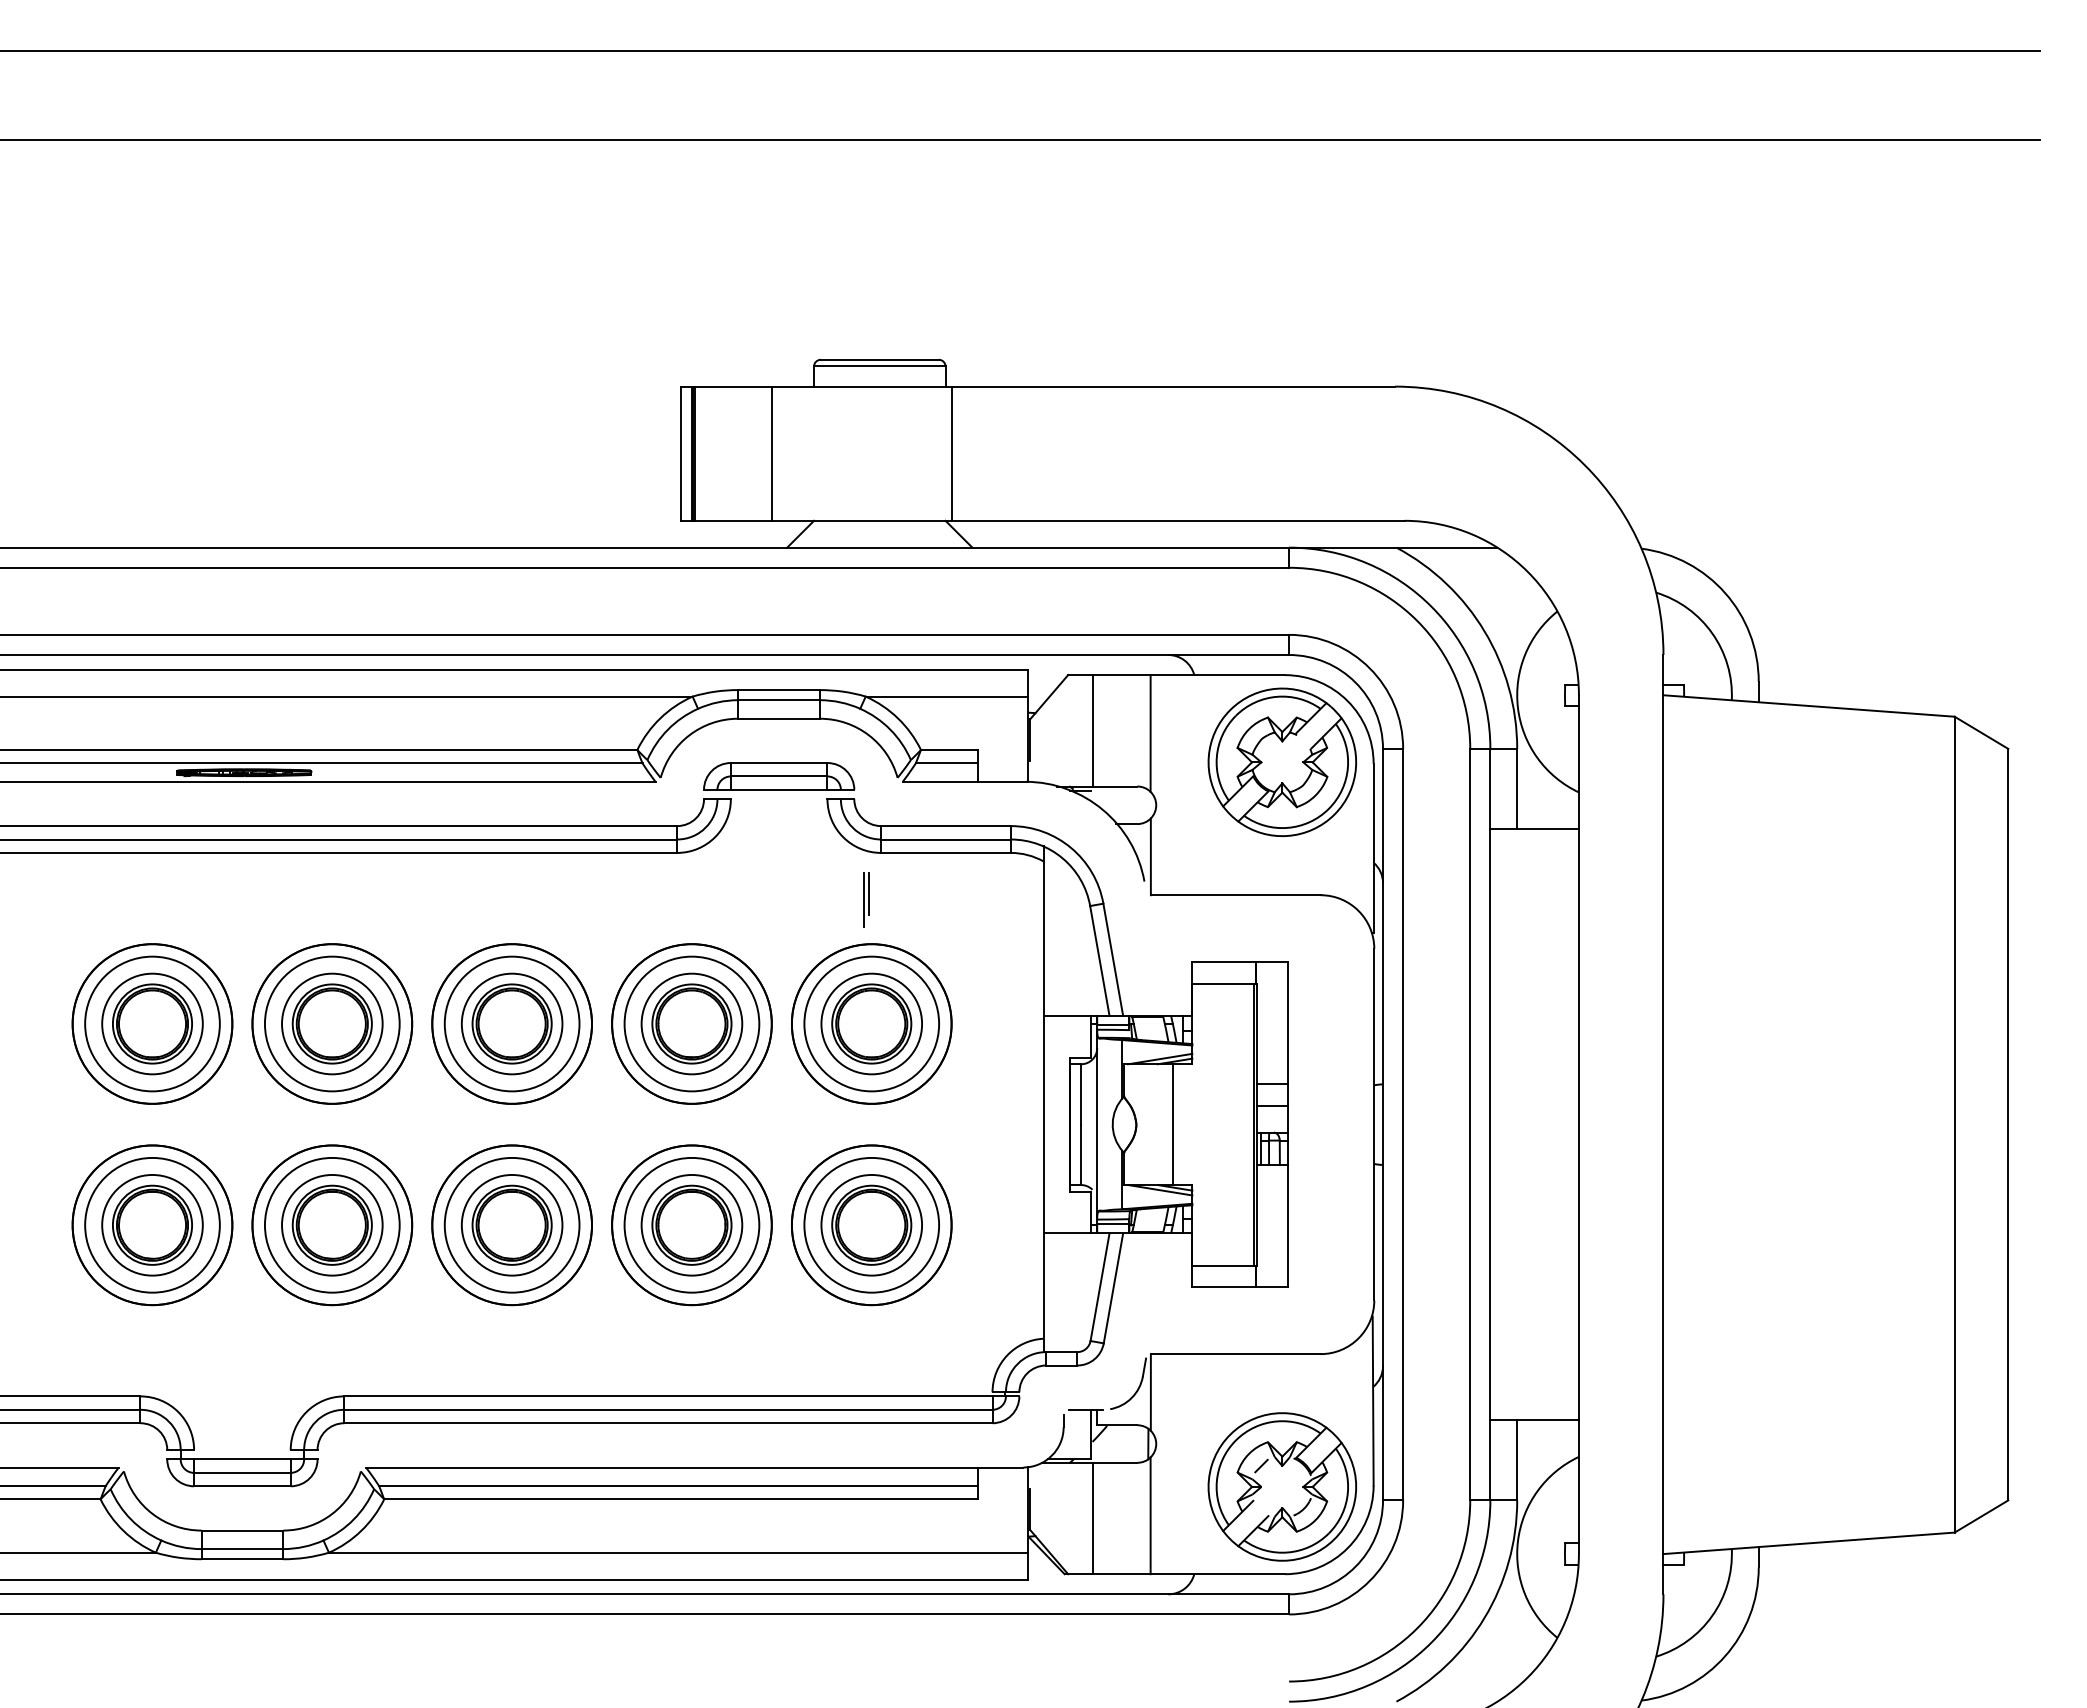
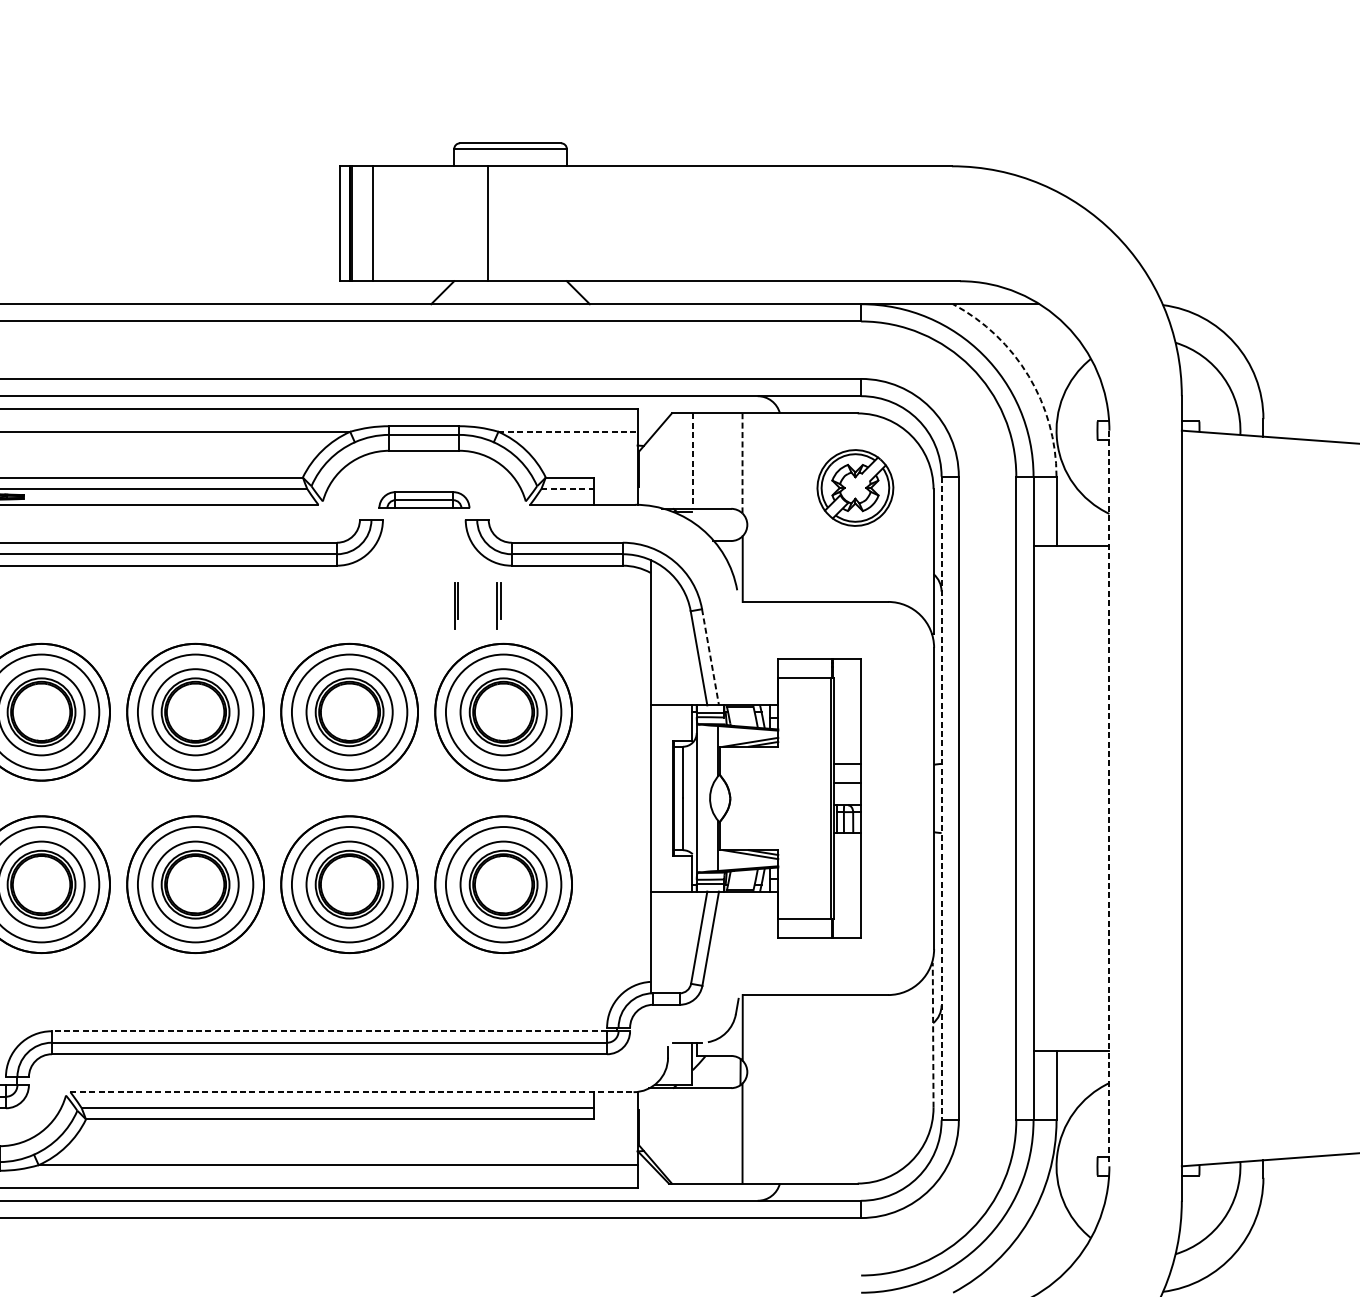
line: (772, 453) -> (373, 223), moved
line: (952, 453) -> (488, 223), moved
arc: (1484, 631) -> (1028, 376), solid -> dashed
line: (947, 696) -> (568, 431), solid -> dashed
line: (1093, 730) -> (693, 460), solid -> dashed
line: (1150, 733) -> (742, 463), solid -> dashed
part: (1282, 761) -> (855, 487), size x0.6
line: (946, 763) -> (567, 489), solid -> dashed
part: (779, 776) -> (424, 500), size x0.7
part: (816, 899) -> (456, 605), added
line: (1113, 959) -> (710, 657), solid -> dashed
line: (1172, 1124) -> (761, 798), removed
line: (1383, 1124) -> (942, 798), solid -> dashed
line: (1578, 1125) -> (1109, 799), solid -> dashed
line: (667, 1396) -> (328, 1031), solid -> dashed
line: (1373, 1401) -> (933, 1035), solid -> dashed
line: (694, 1467) -> (351, 1092), solid -> dashed
part: (1282, 1486) -> (855, 1108), removed
line: (1093, 1518) -> (693, 1135), removed

